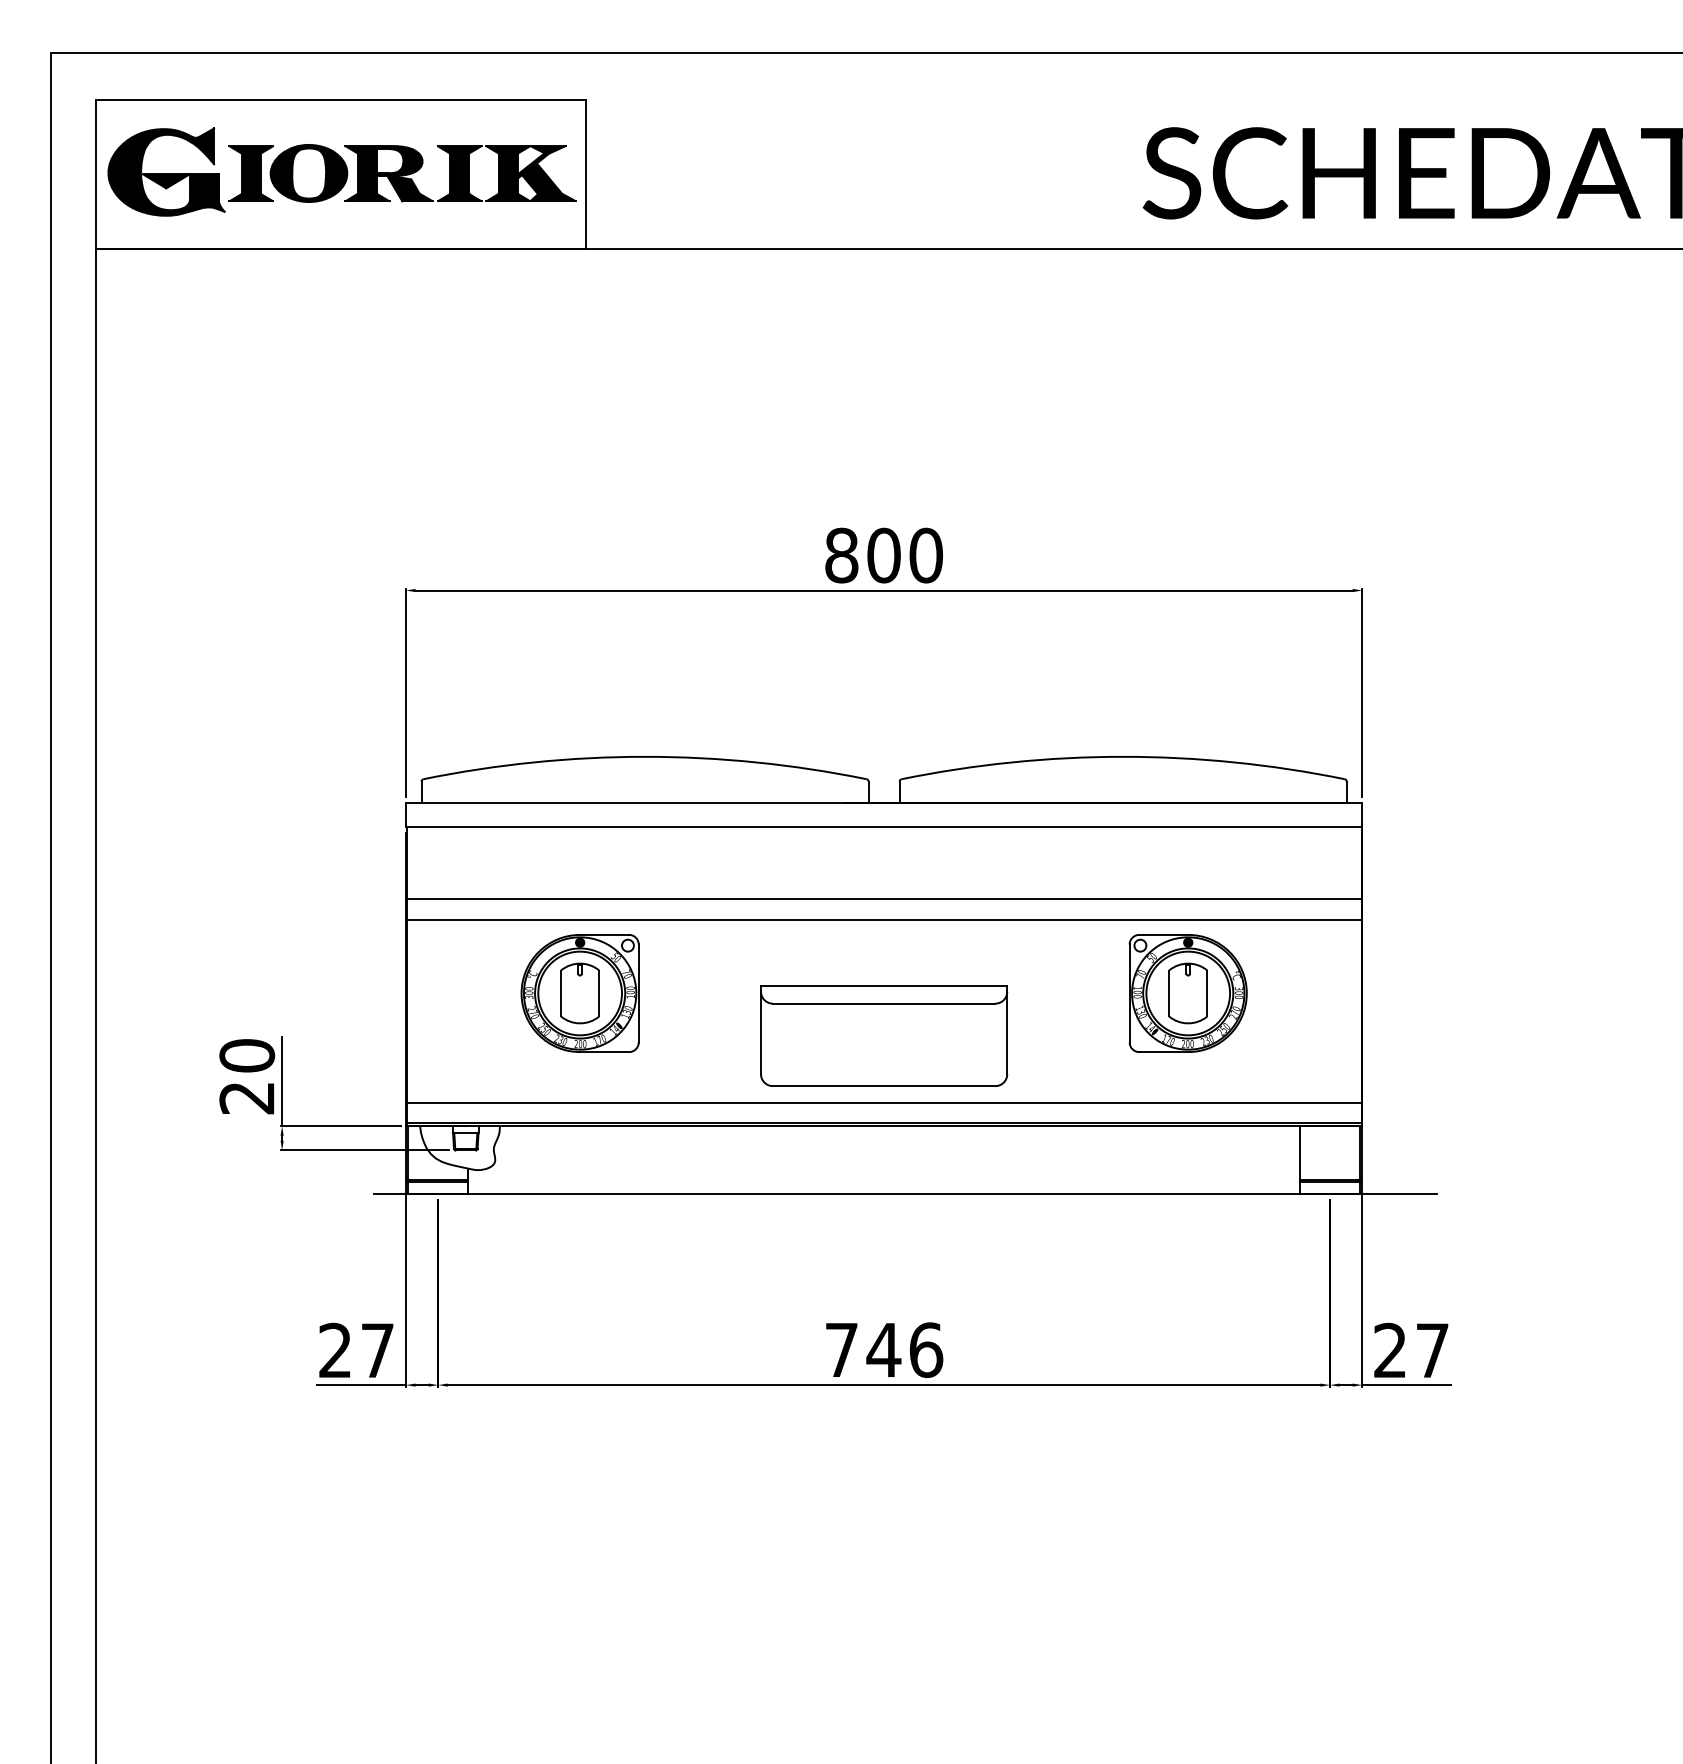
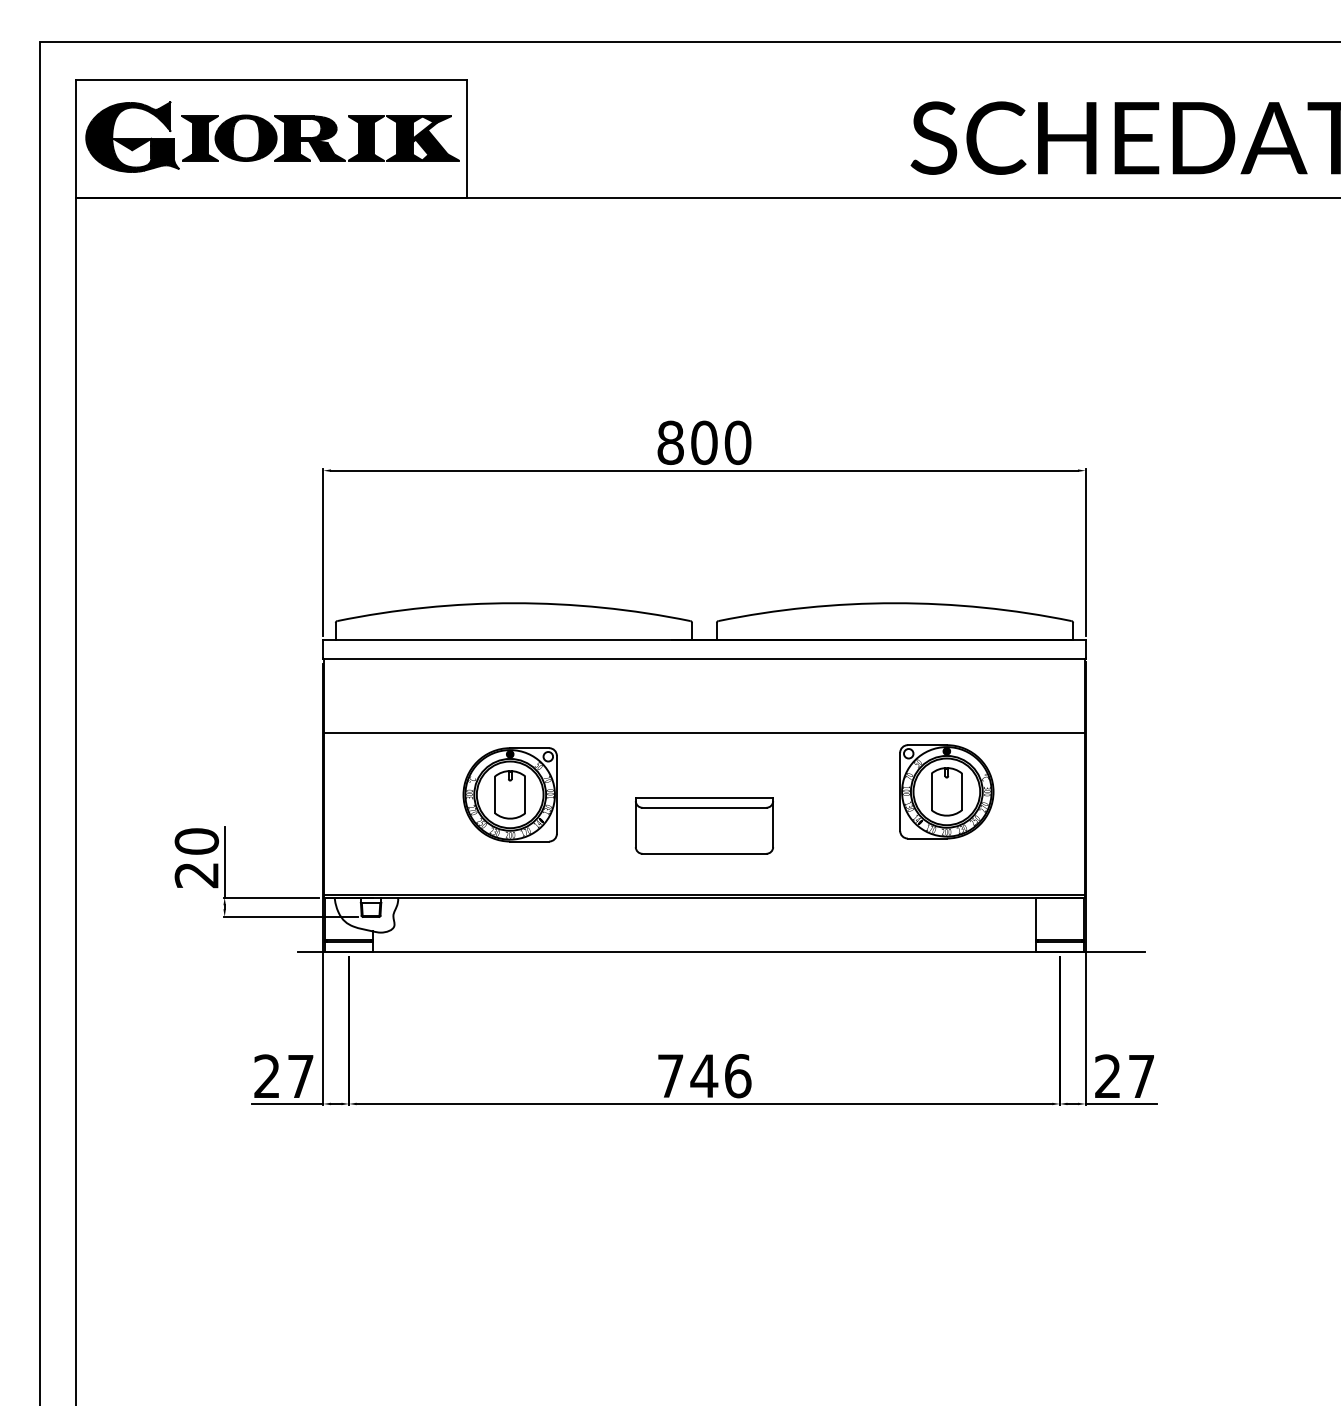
line: (884, 898) -> (704, 716), removed
part: (579, 993) -> (509, 794), moved
part: (884, 1035) -> (704, 825), size x0.7
line: (884, 1103) -> (704, 879), removed

